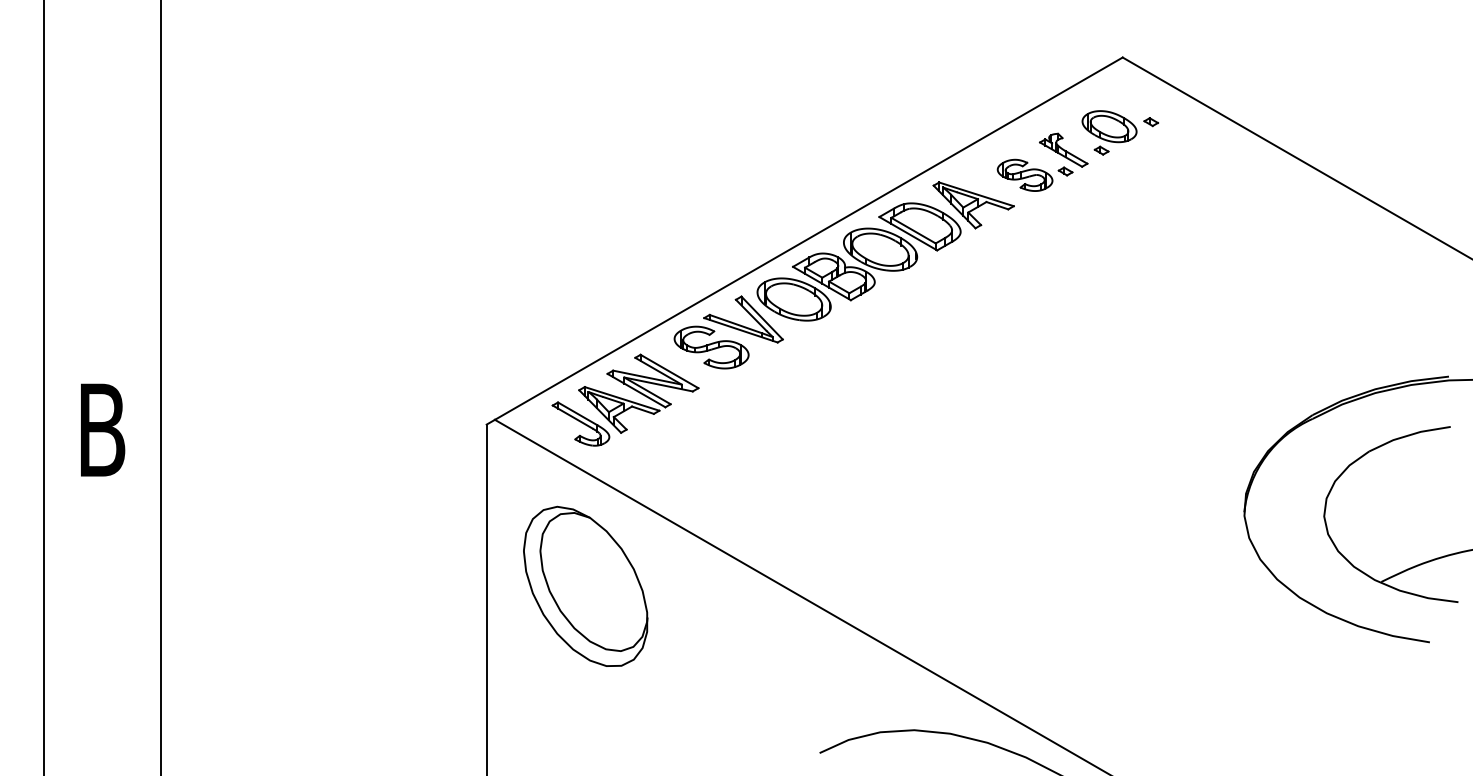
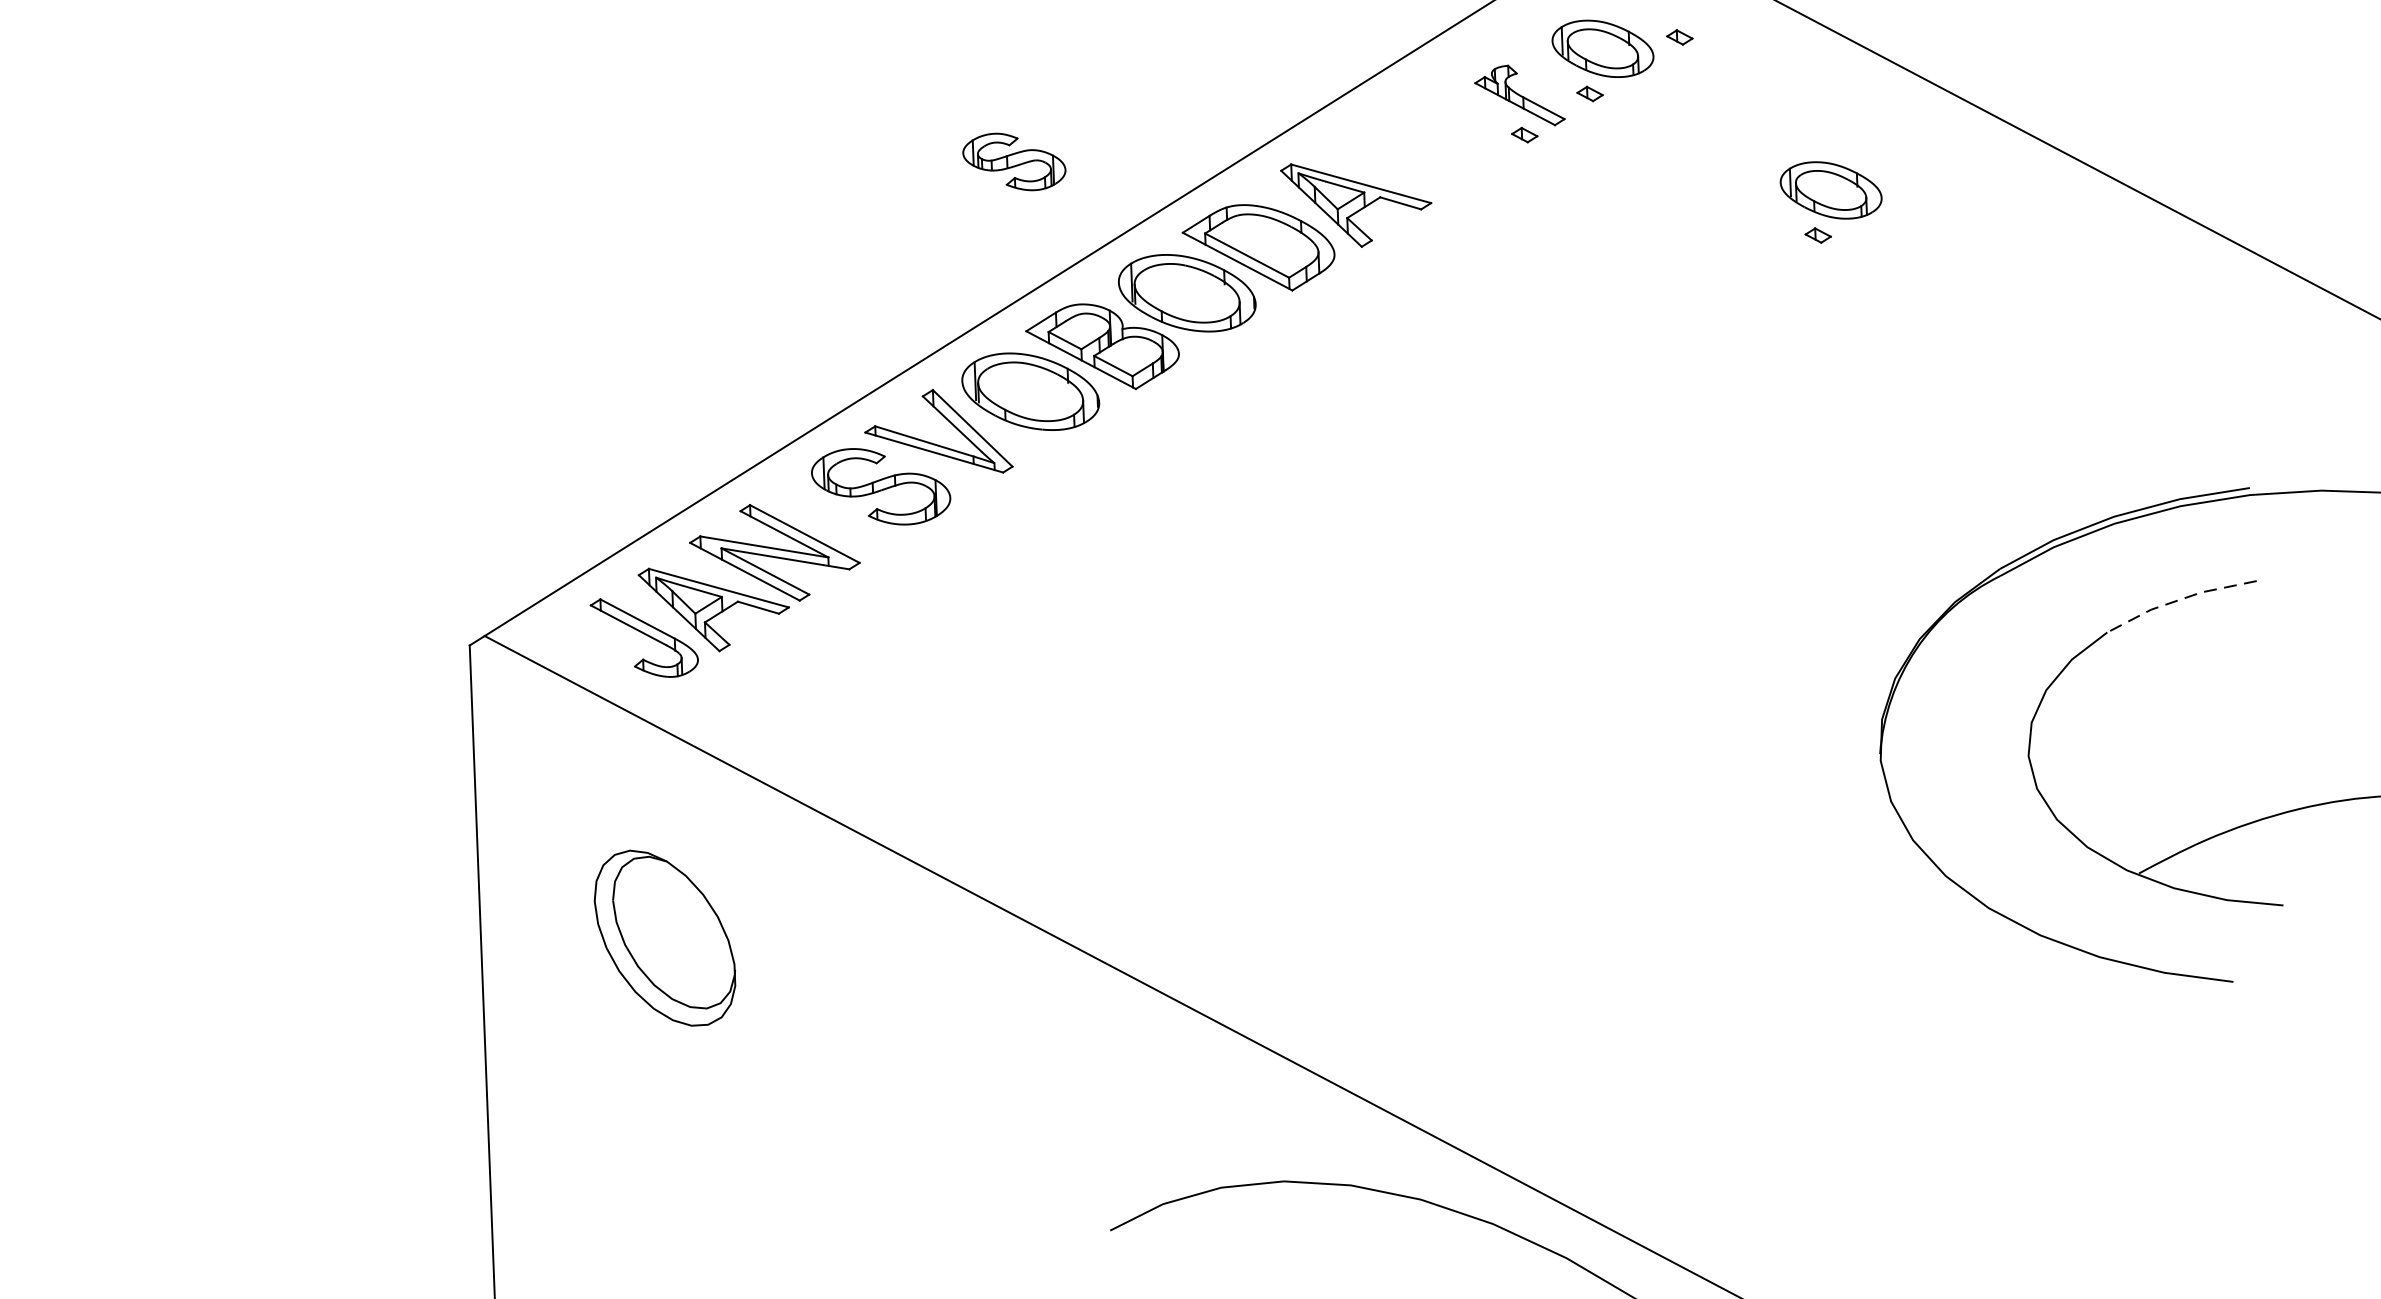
part: (1024, 174) -> (1013, 160), moved
part: (1229, 213) -> (1831, 201), added
line: (1408, 435) -> (2179, 600), solid -> dashed
part: (585, 585) -> (664, 936), size x0.6

